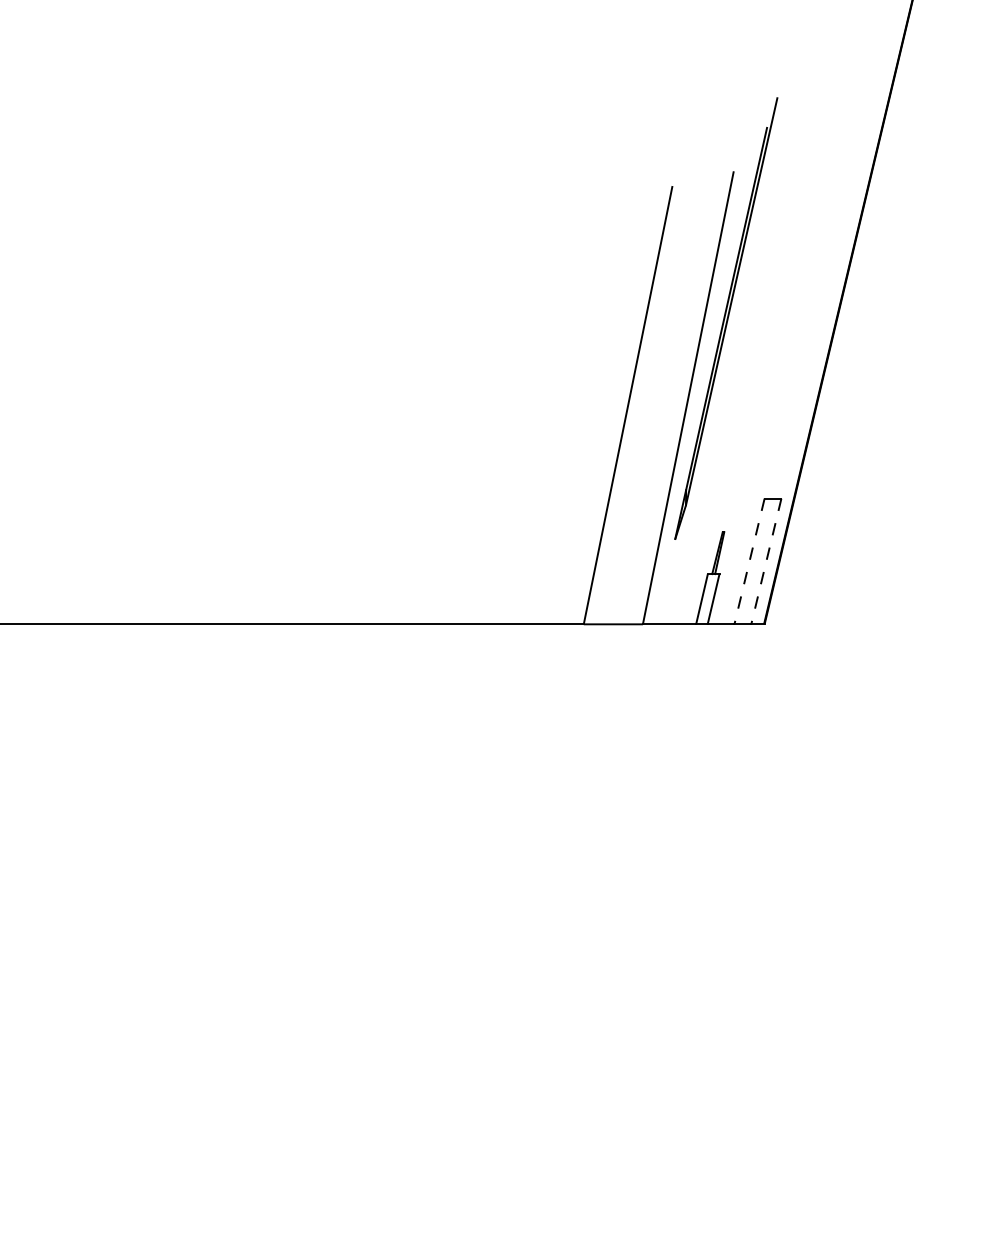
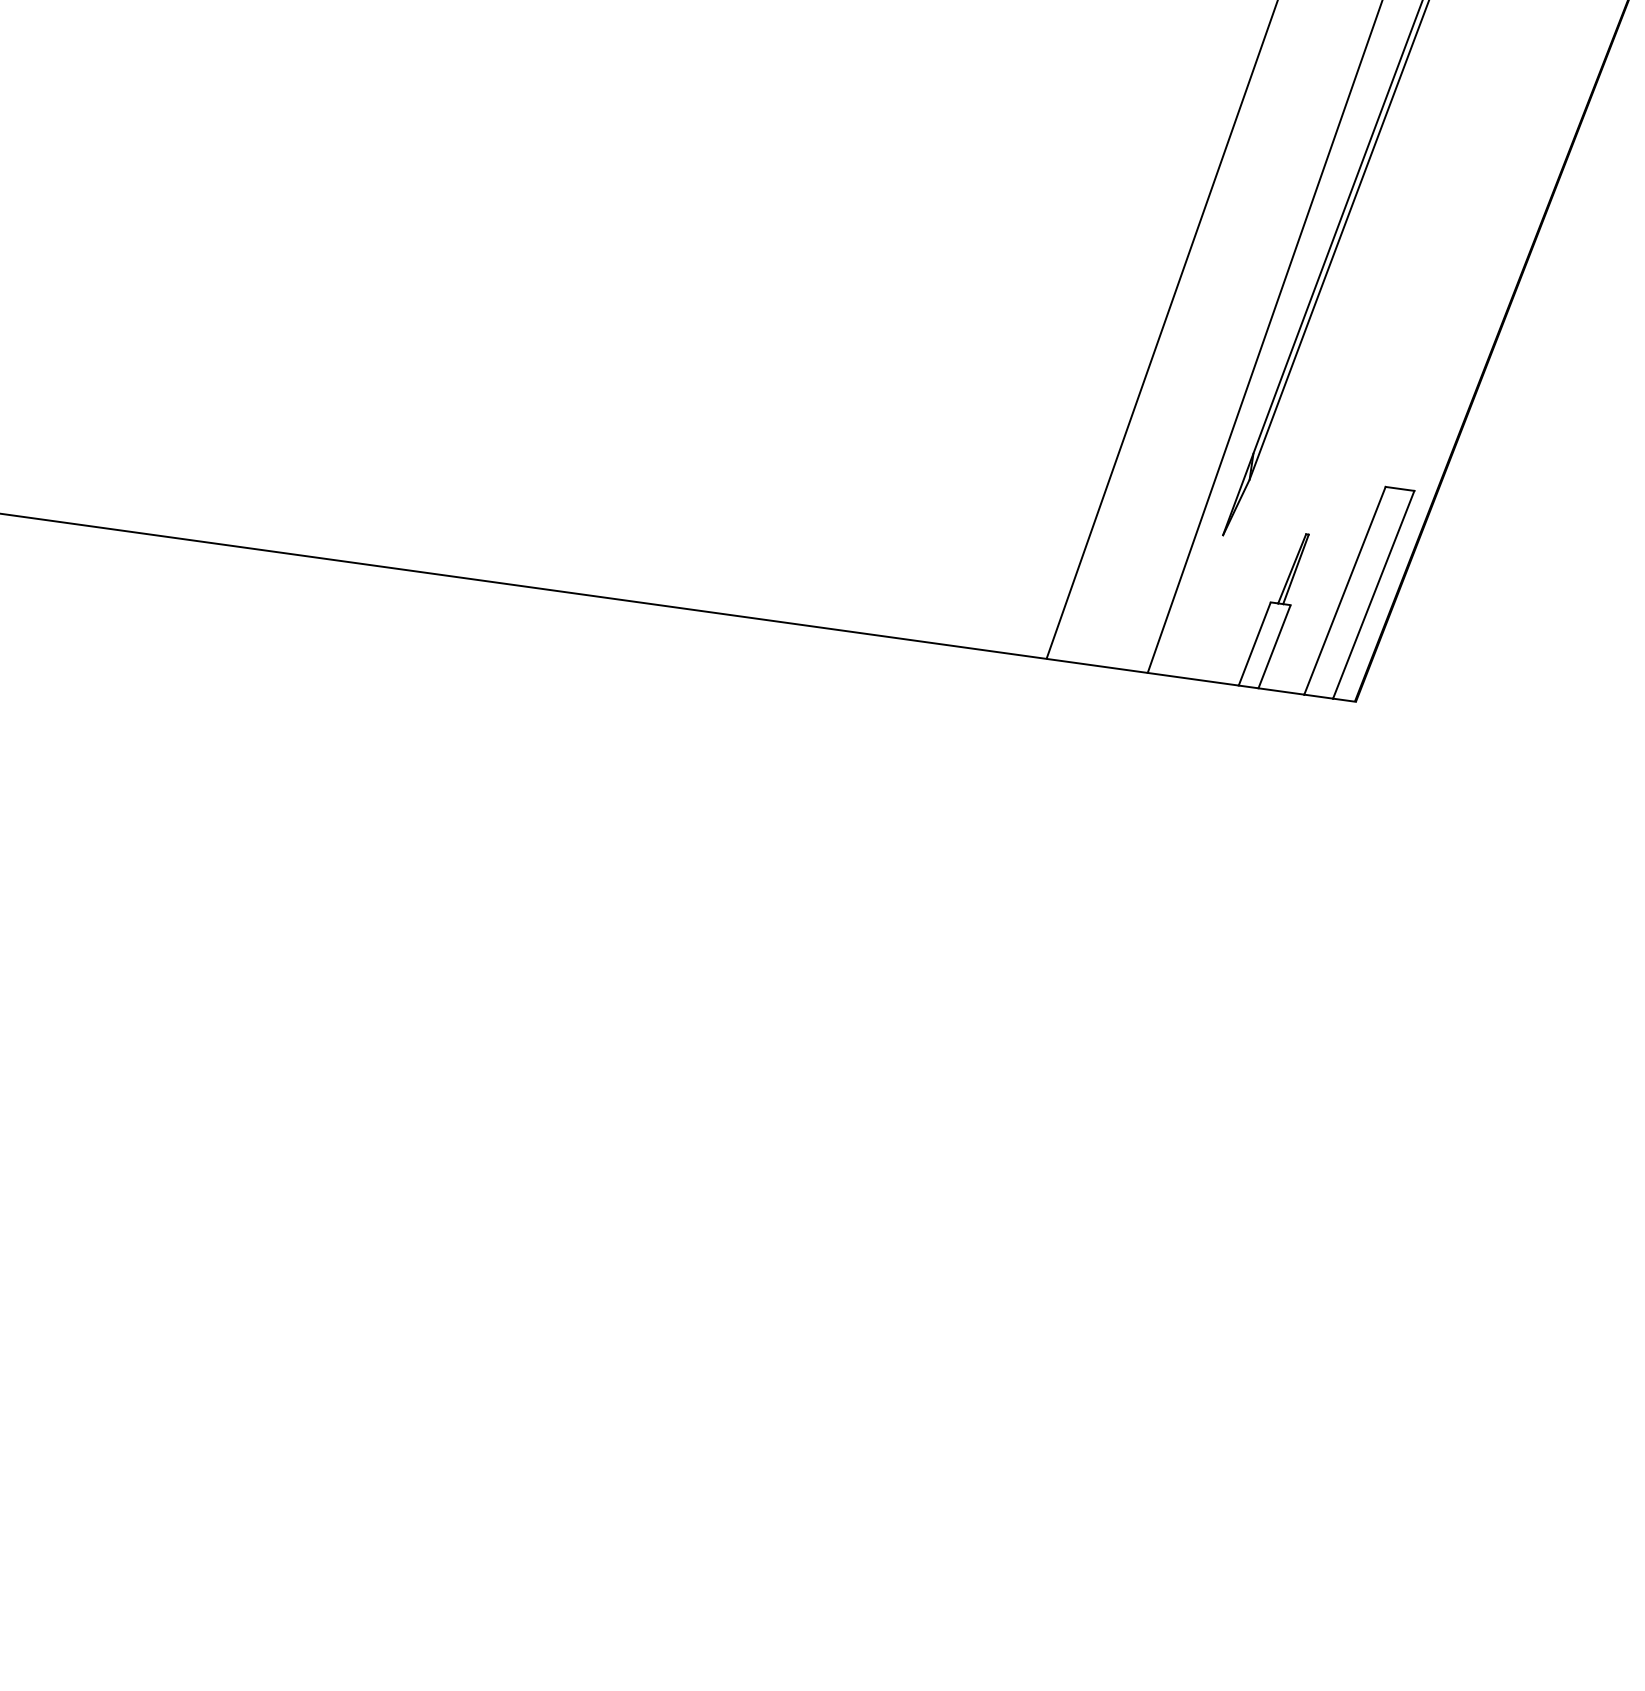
line: (749, 561) -> (1344, 590), dashed -> solid
line: (766, 561) -> (1373, 594), dashed -> solid

